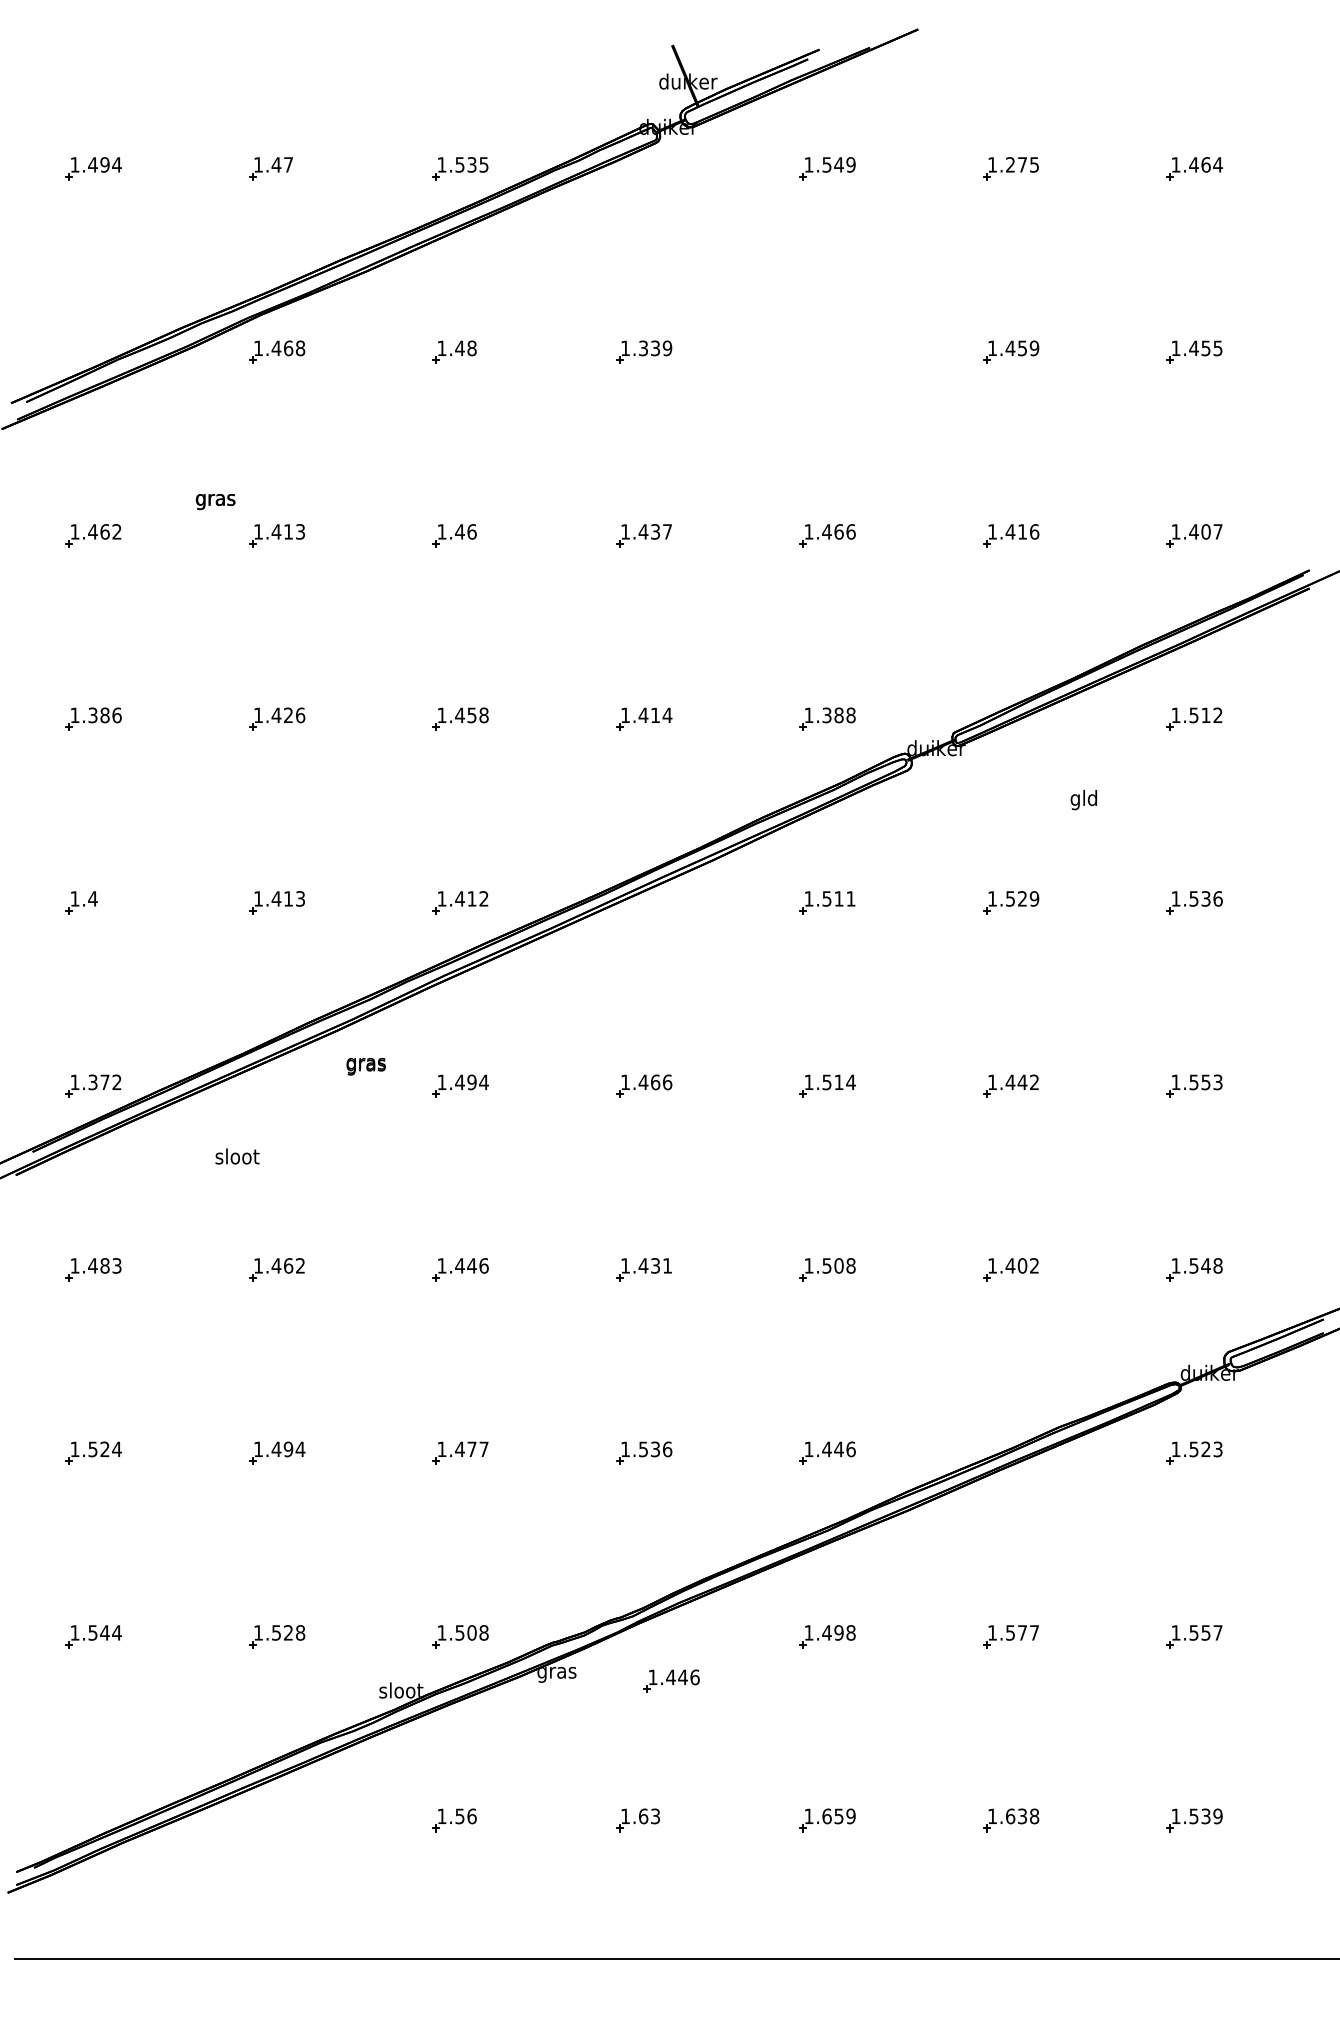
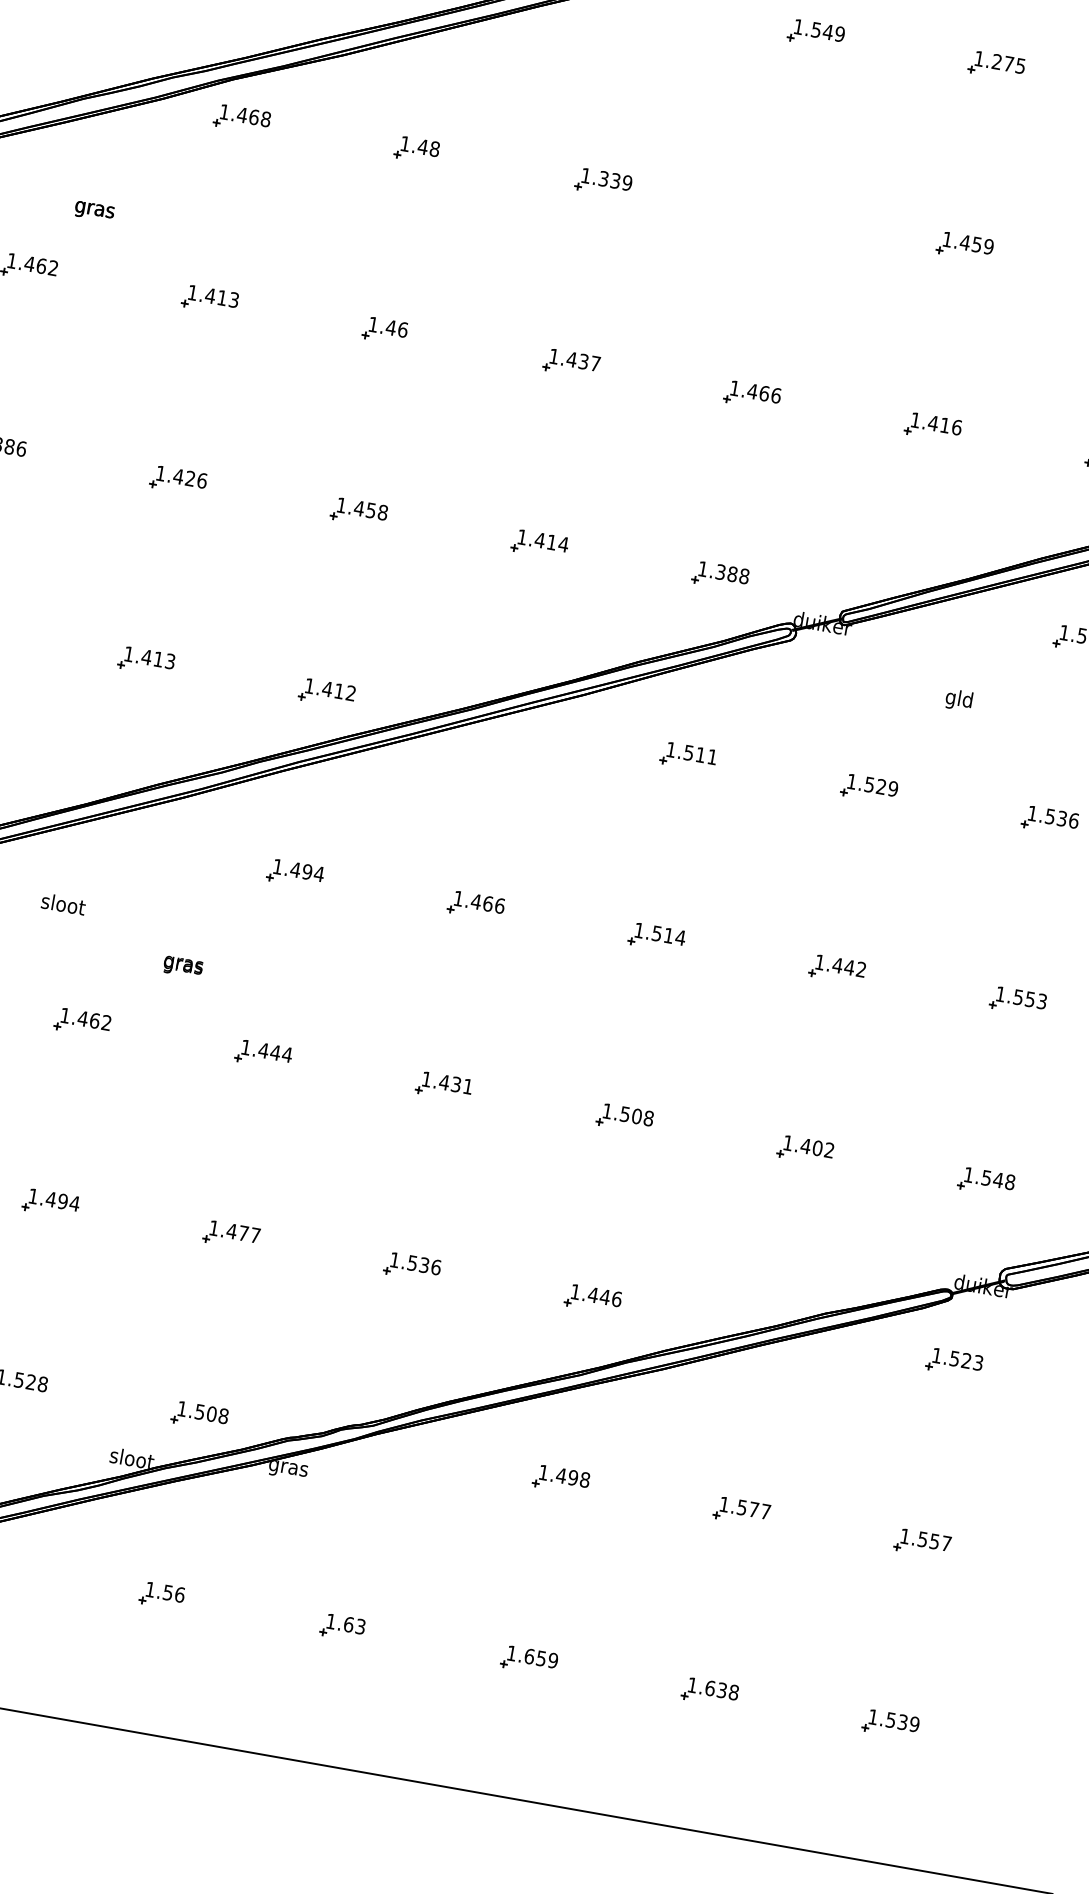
text: (215, 502) -> (94, 212), moved
text: (365, 1066) -> (182, 966), moved
text: (483, 1265) -> (286, 1054), 1.446 -> 1.444
part: (671, 1680) -> (399, 1495), removed

